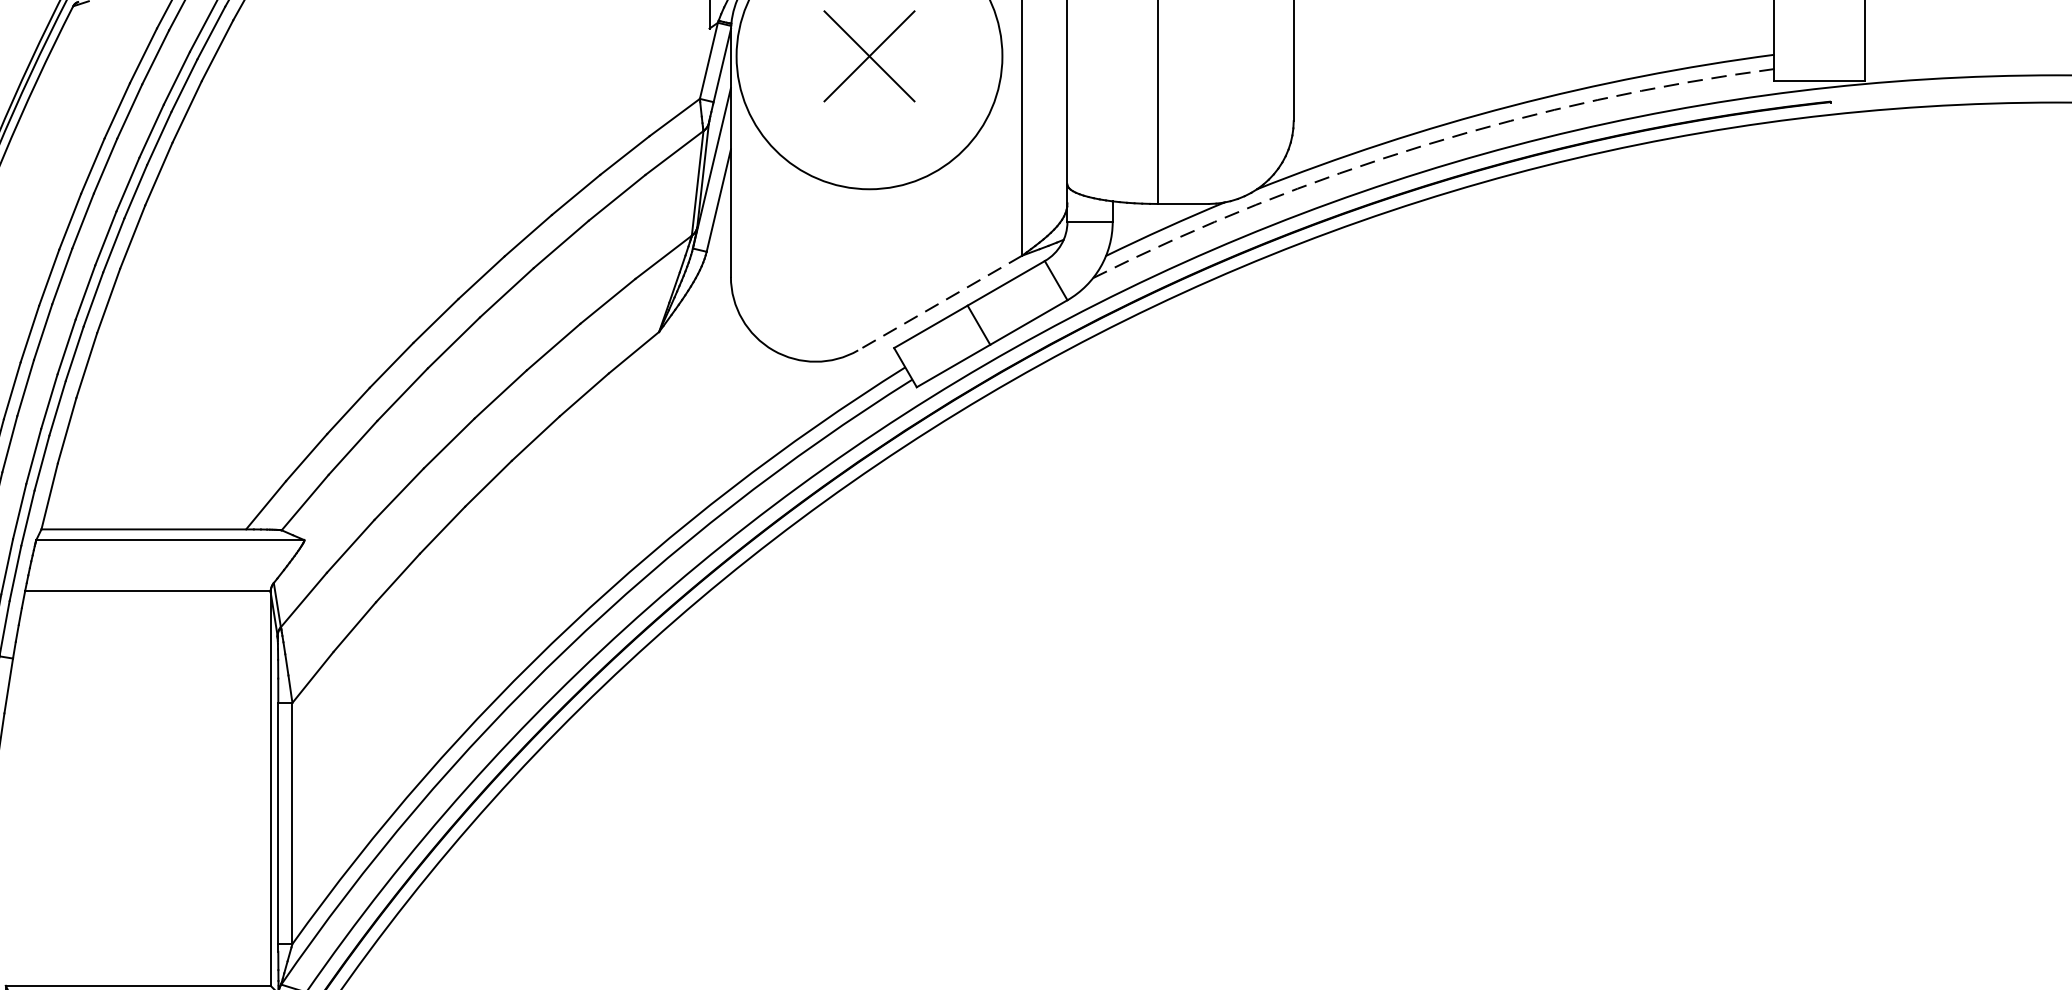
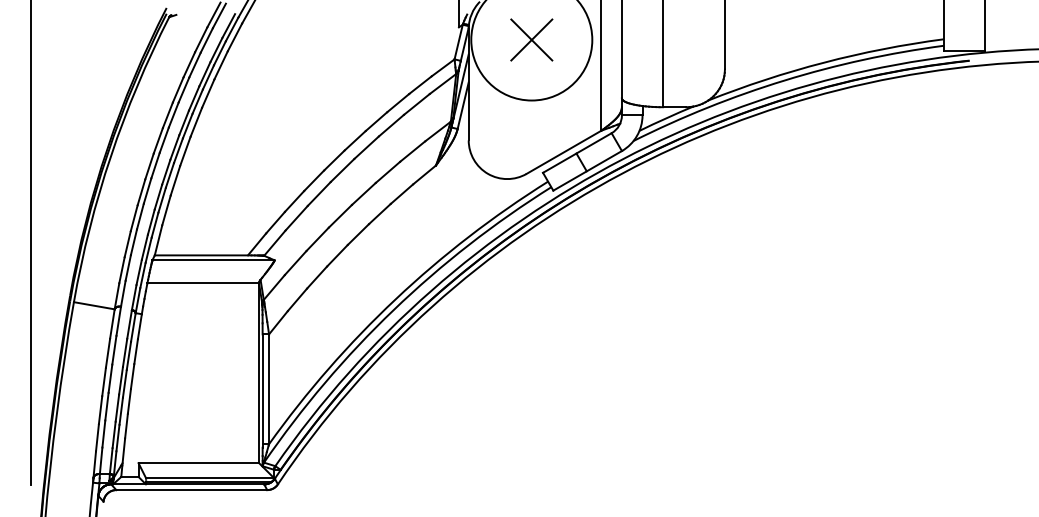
arc: (1424, 145) -> (784, 80), dashed -> solid
line: (939, 303) -> (563, 152), dashed -> solid

